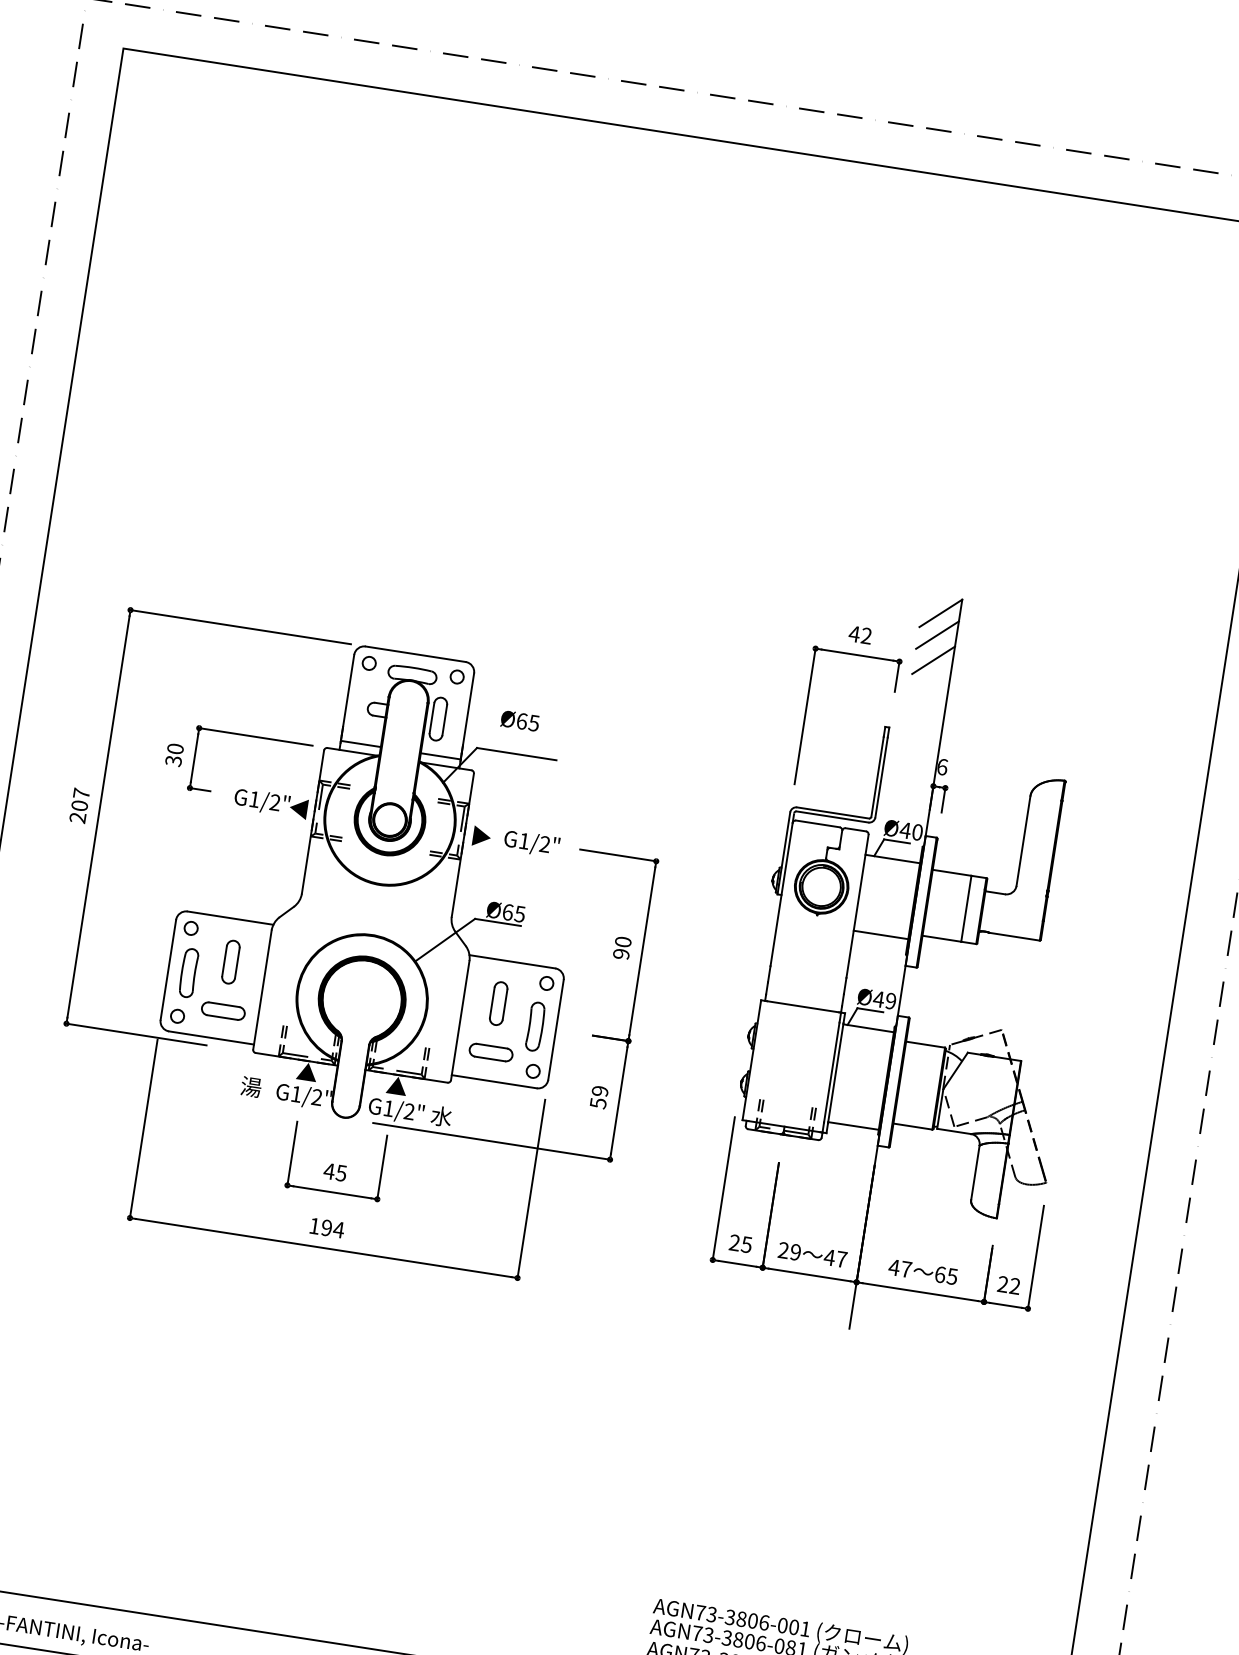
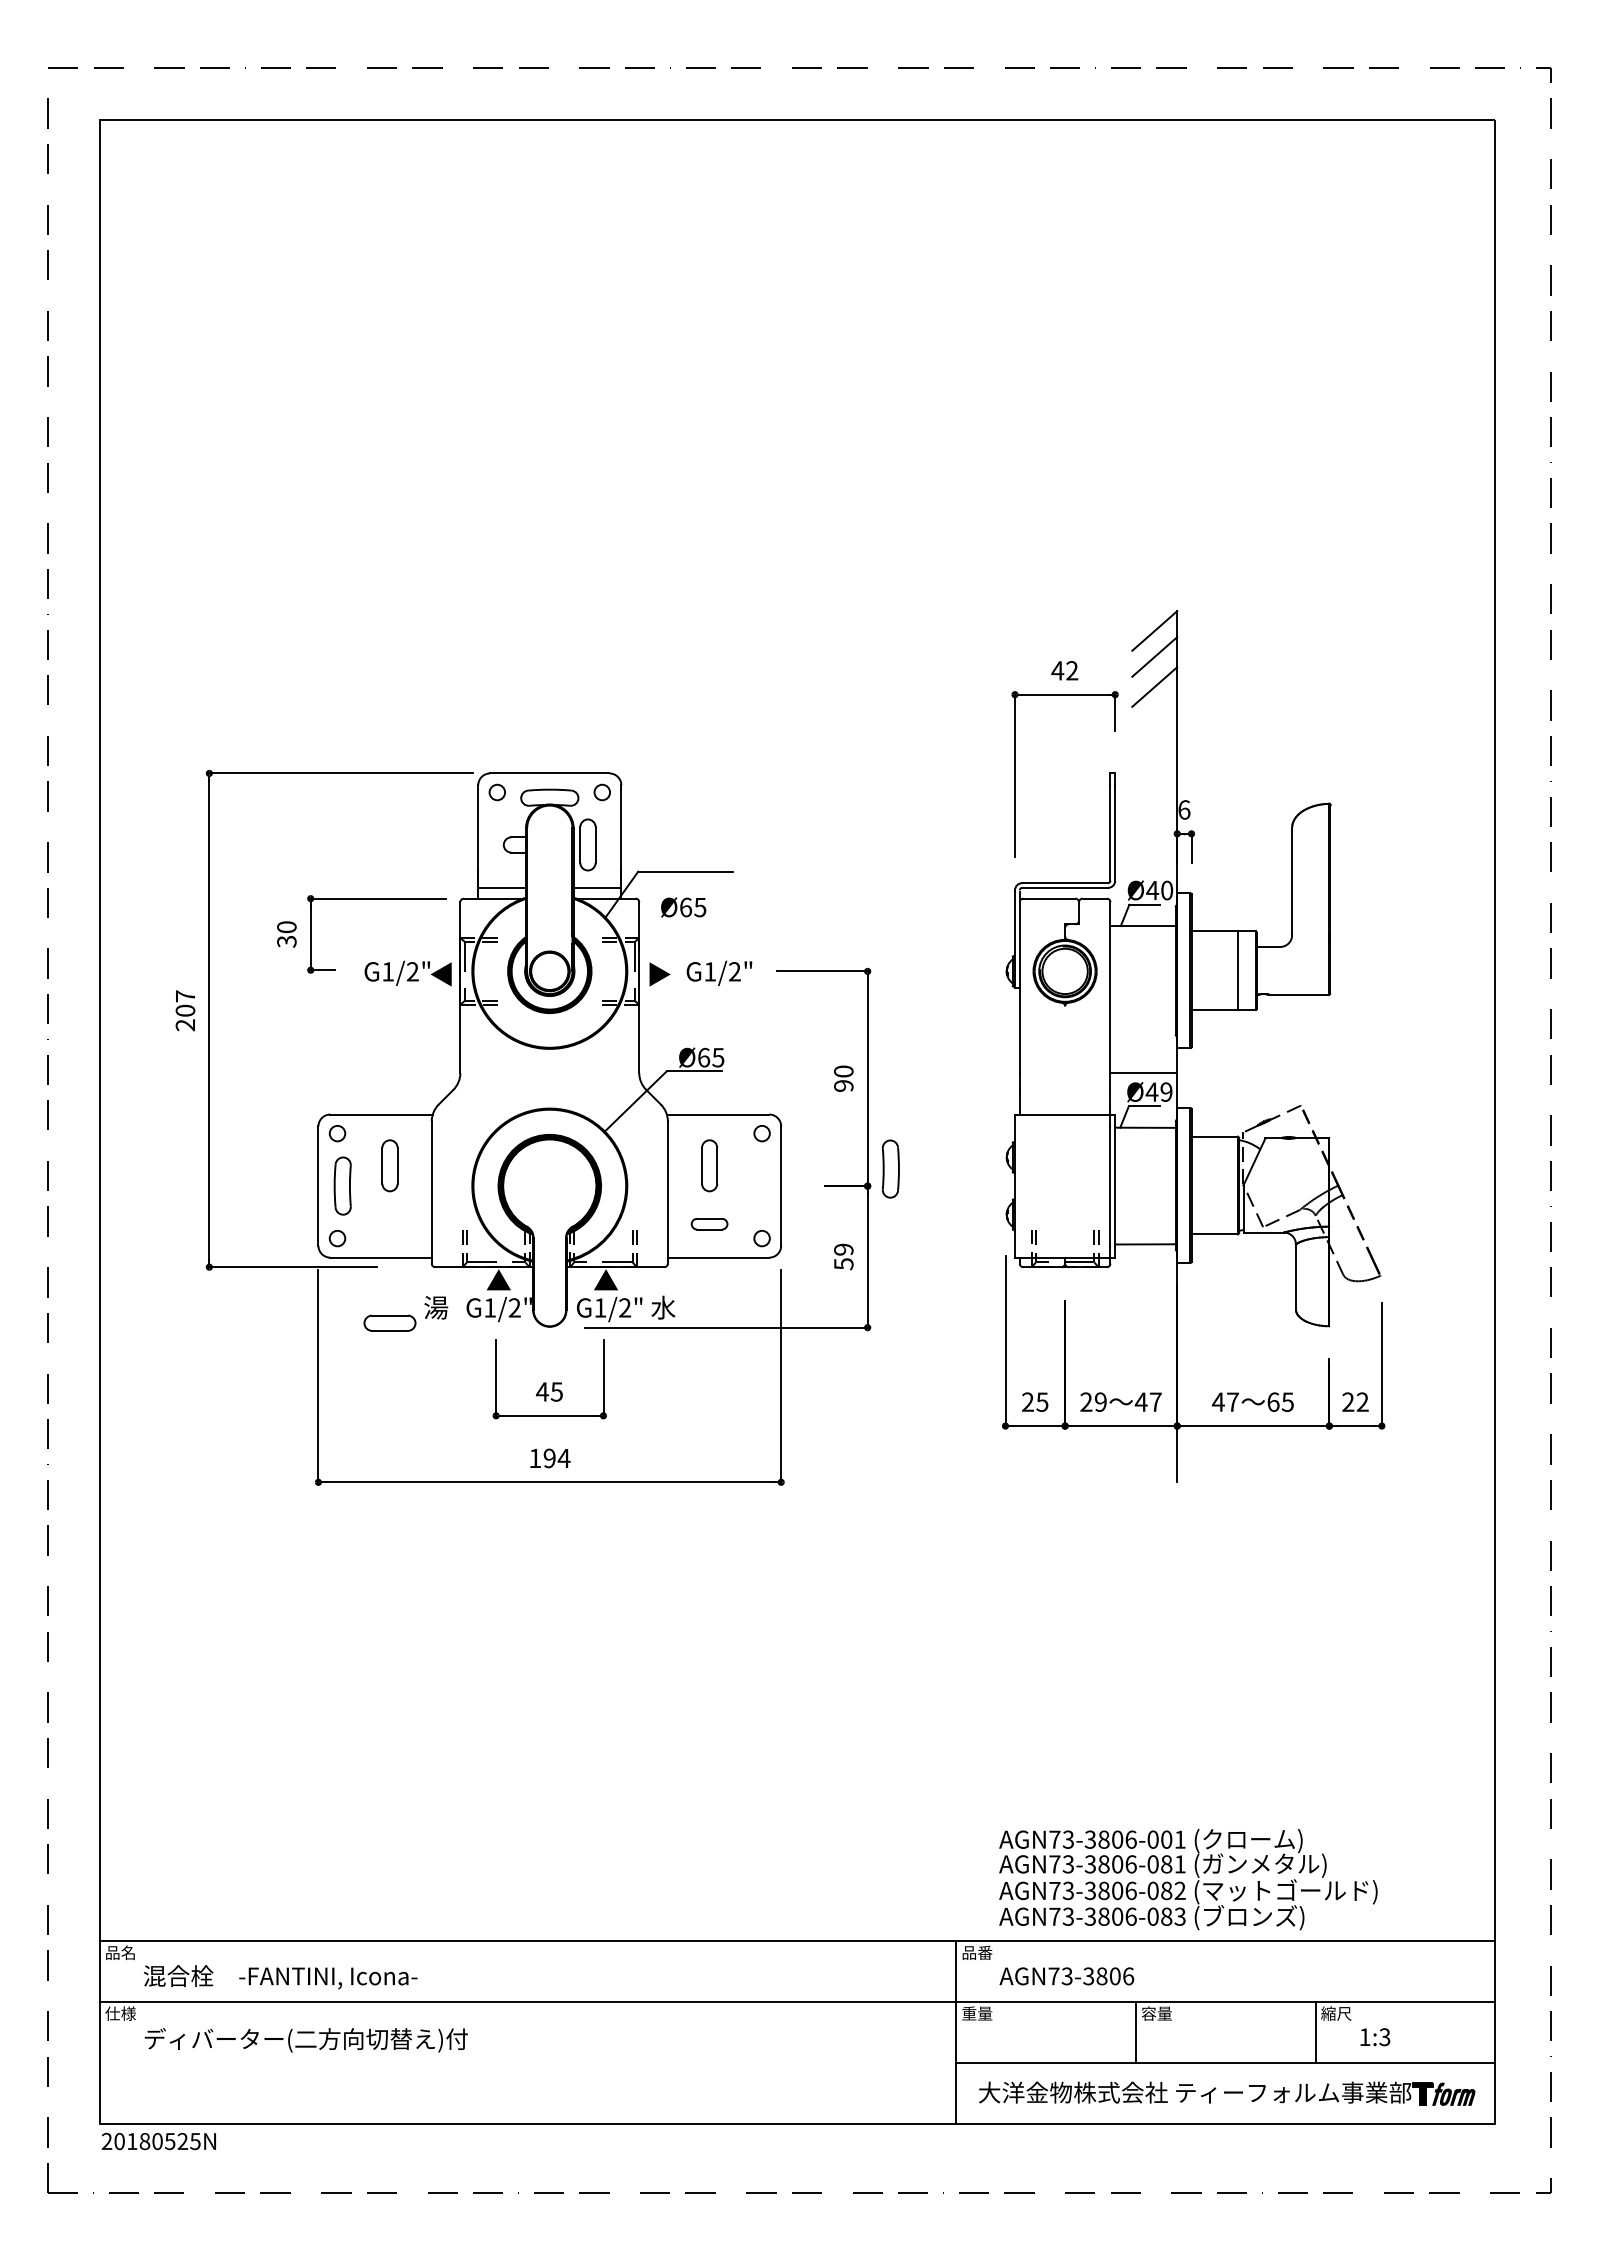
text: (520, 721) -> (683, 907), moved
line: (880, 934) -> (1142, 1072), moved
part: (223, 1010) -> (389, 1322), moved
part: (535, 1026) -> (890, 1168), moved
part: (491, 1051) -> (709, 1223), size x0.7

